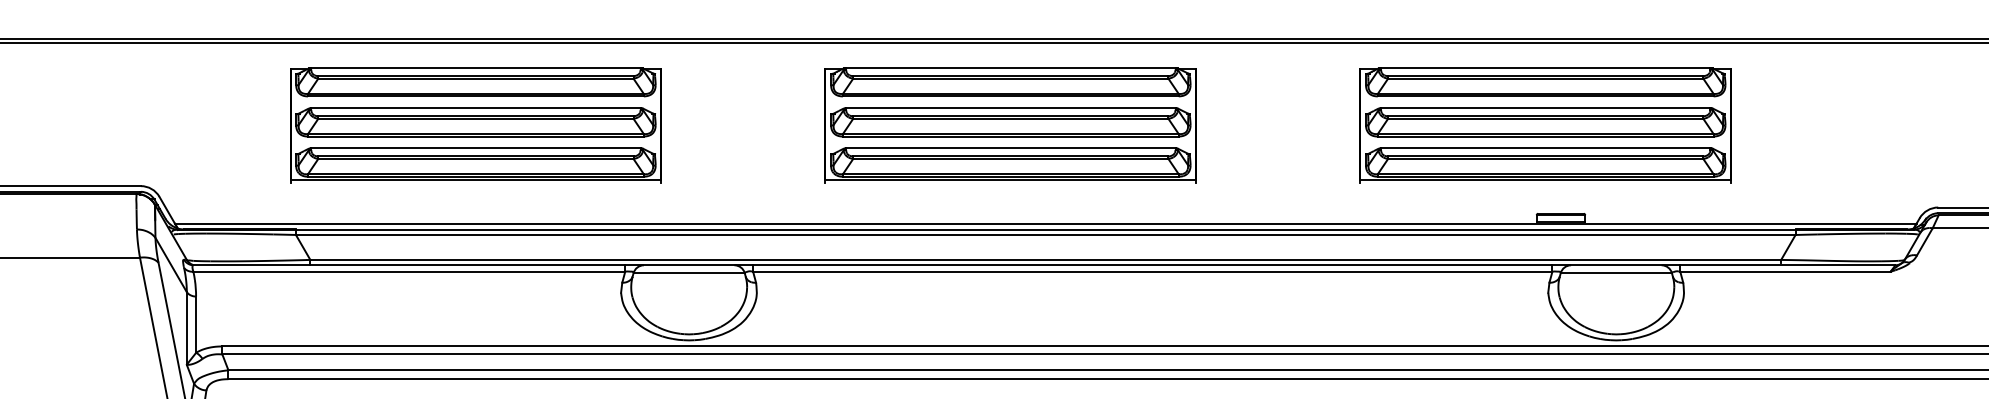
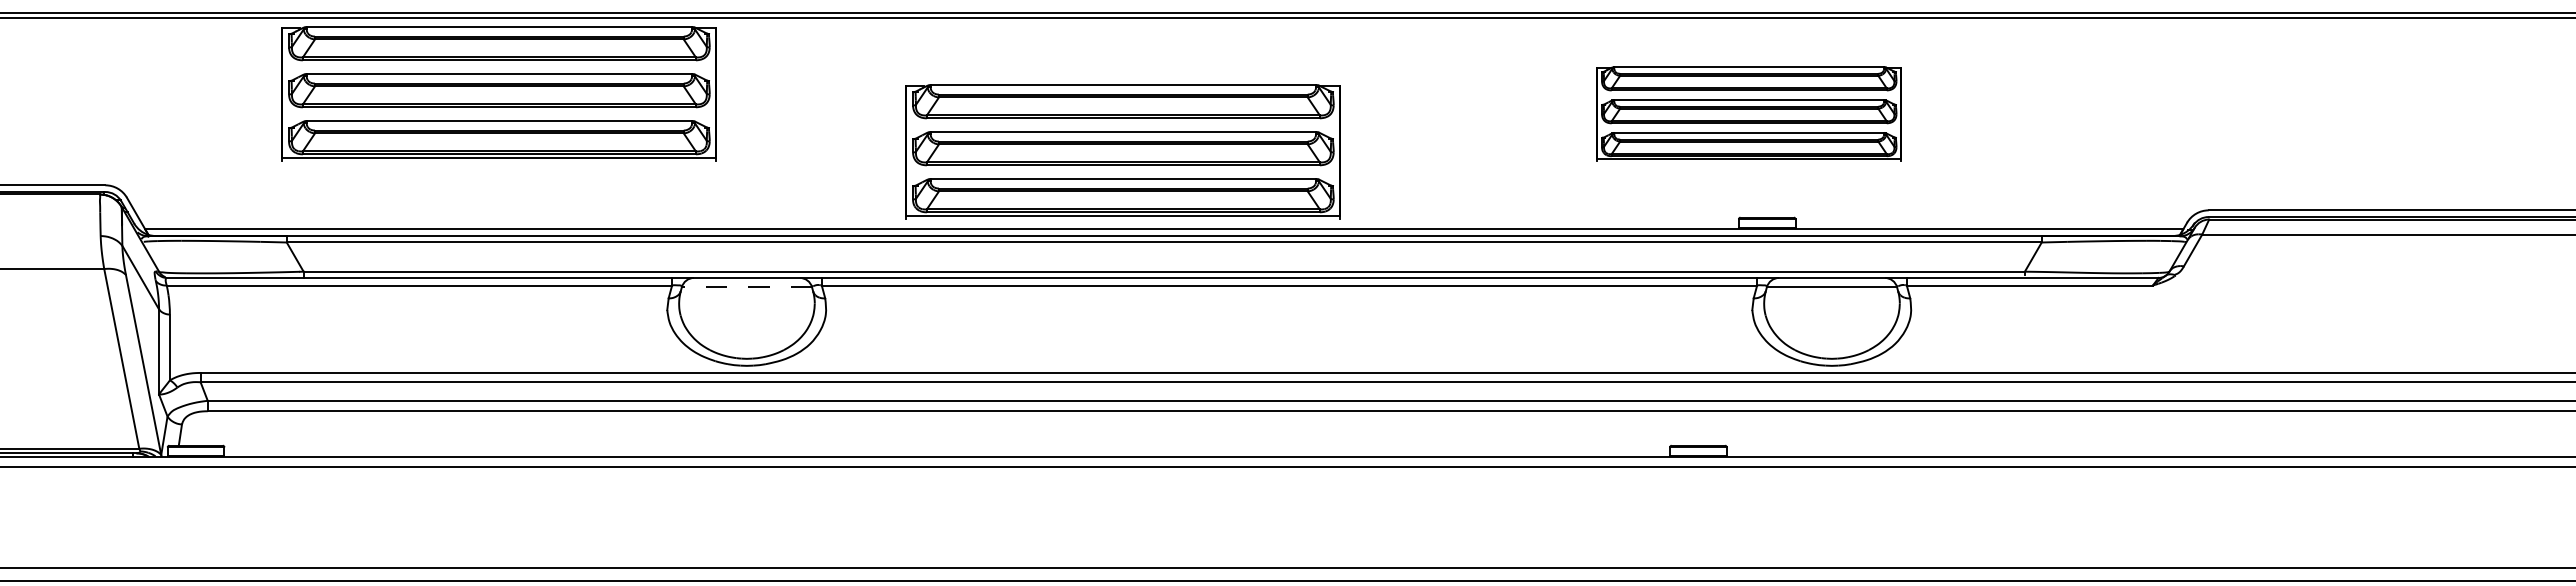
part: (475, 124) -> (498, 93), moved
part: (1010, 124) -> (1122, 151), moved
part: (1545, 124) -> (1748, 113), size x0.7
line: (688, 273) -> (746, 287), solid -> dashed

